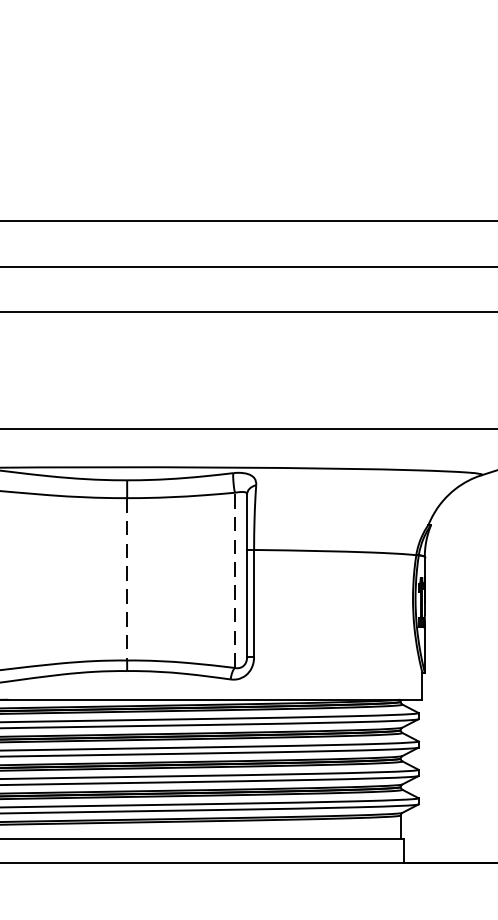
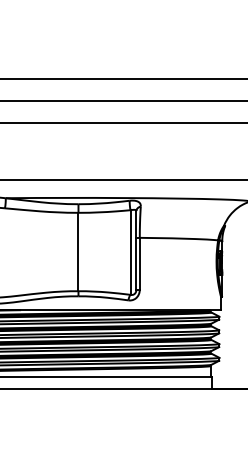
line: (127, 580) -> (78, 252), dashed -> solid
line: (234, 580) -> (130, 252), dashed -> solid

